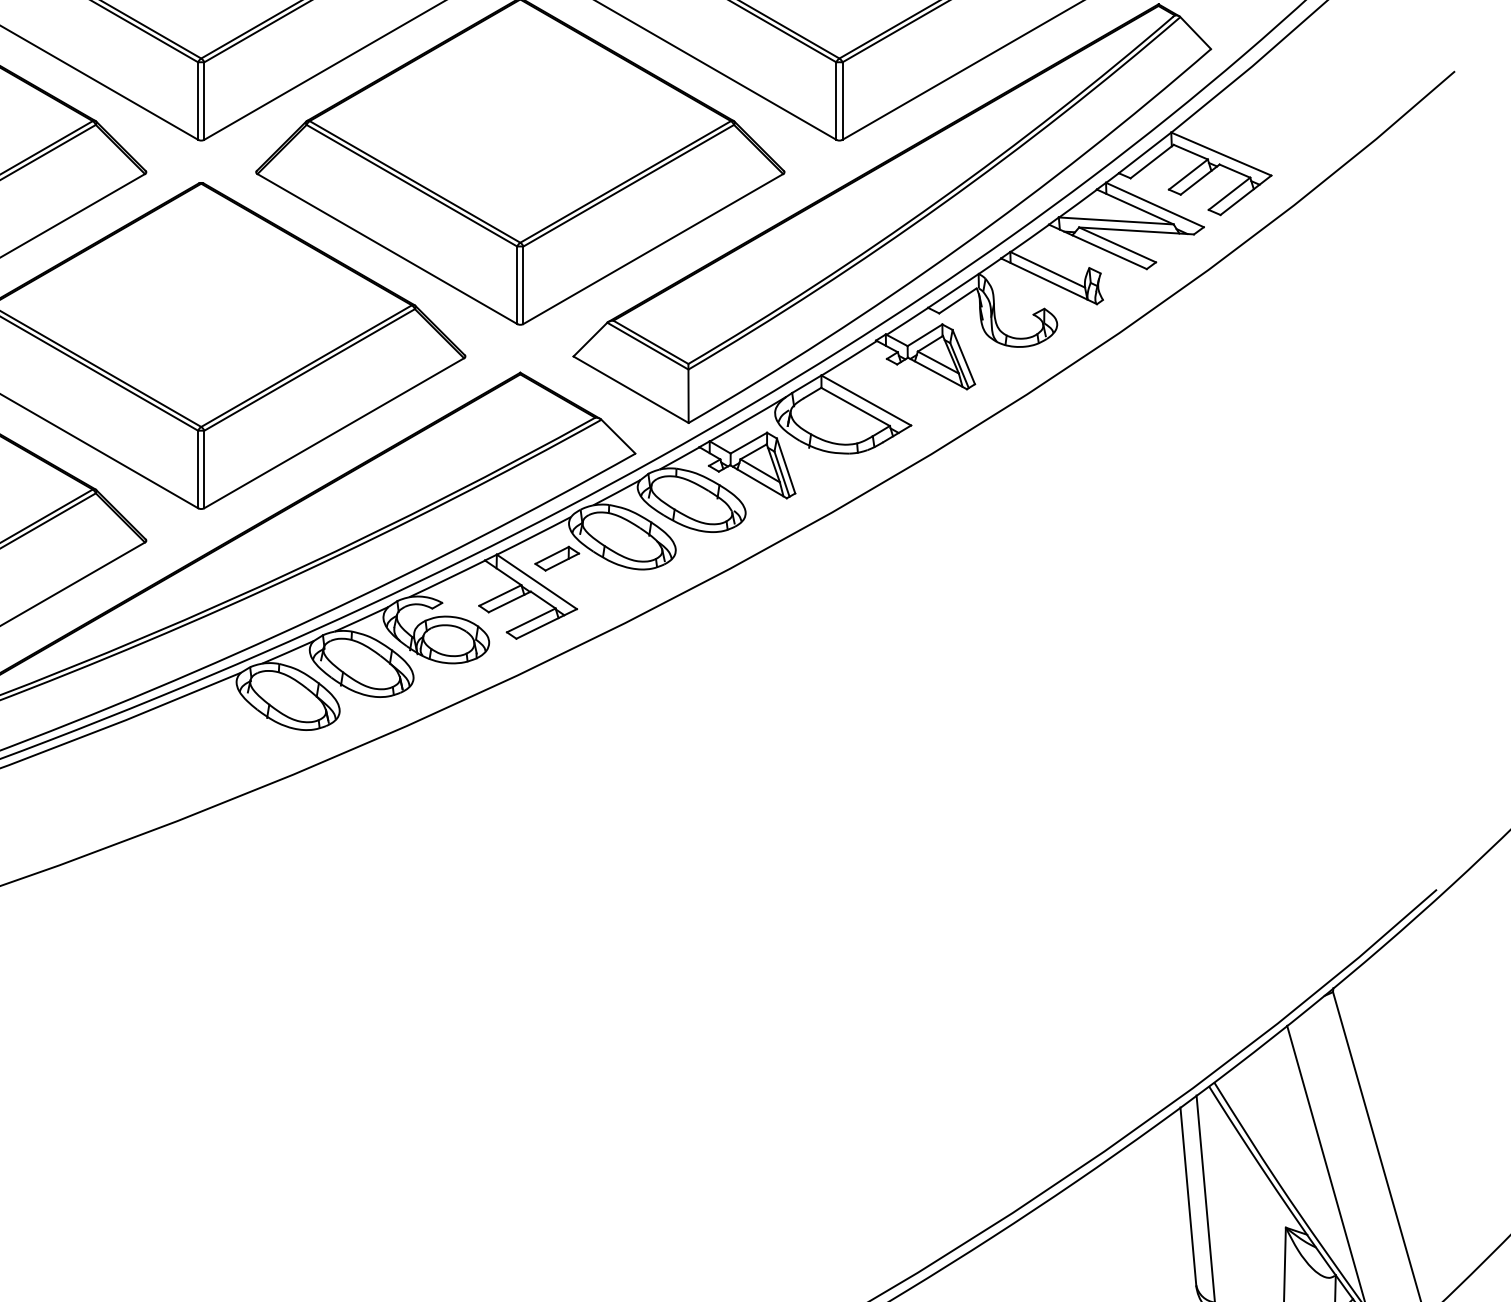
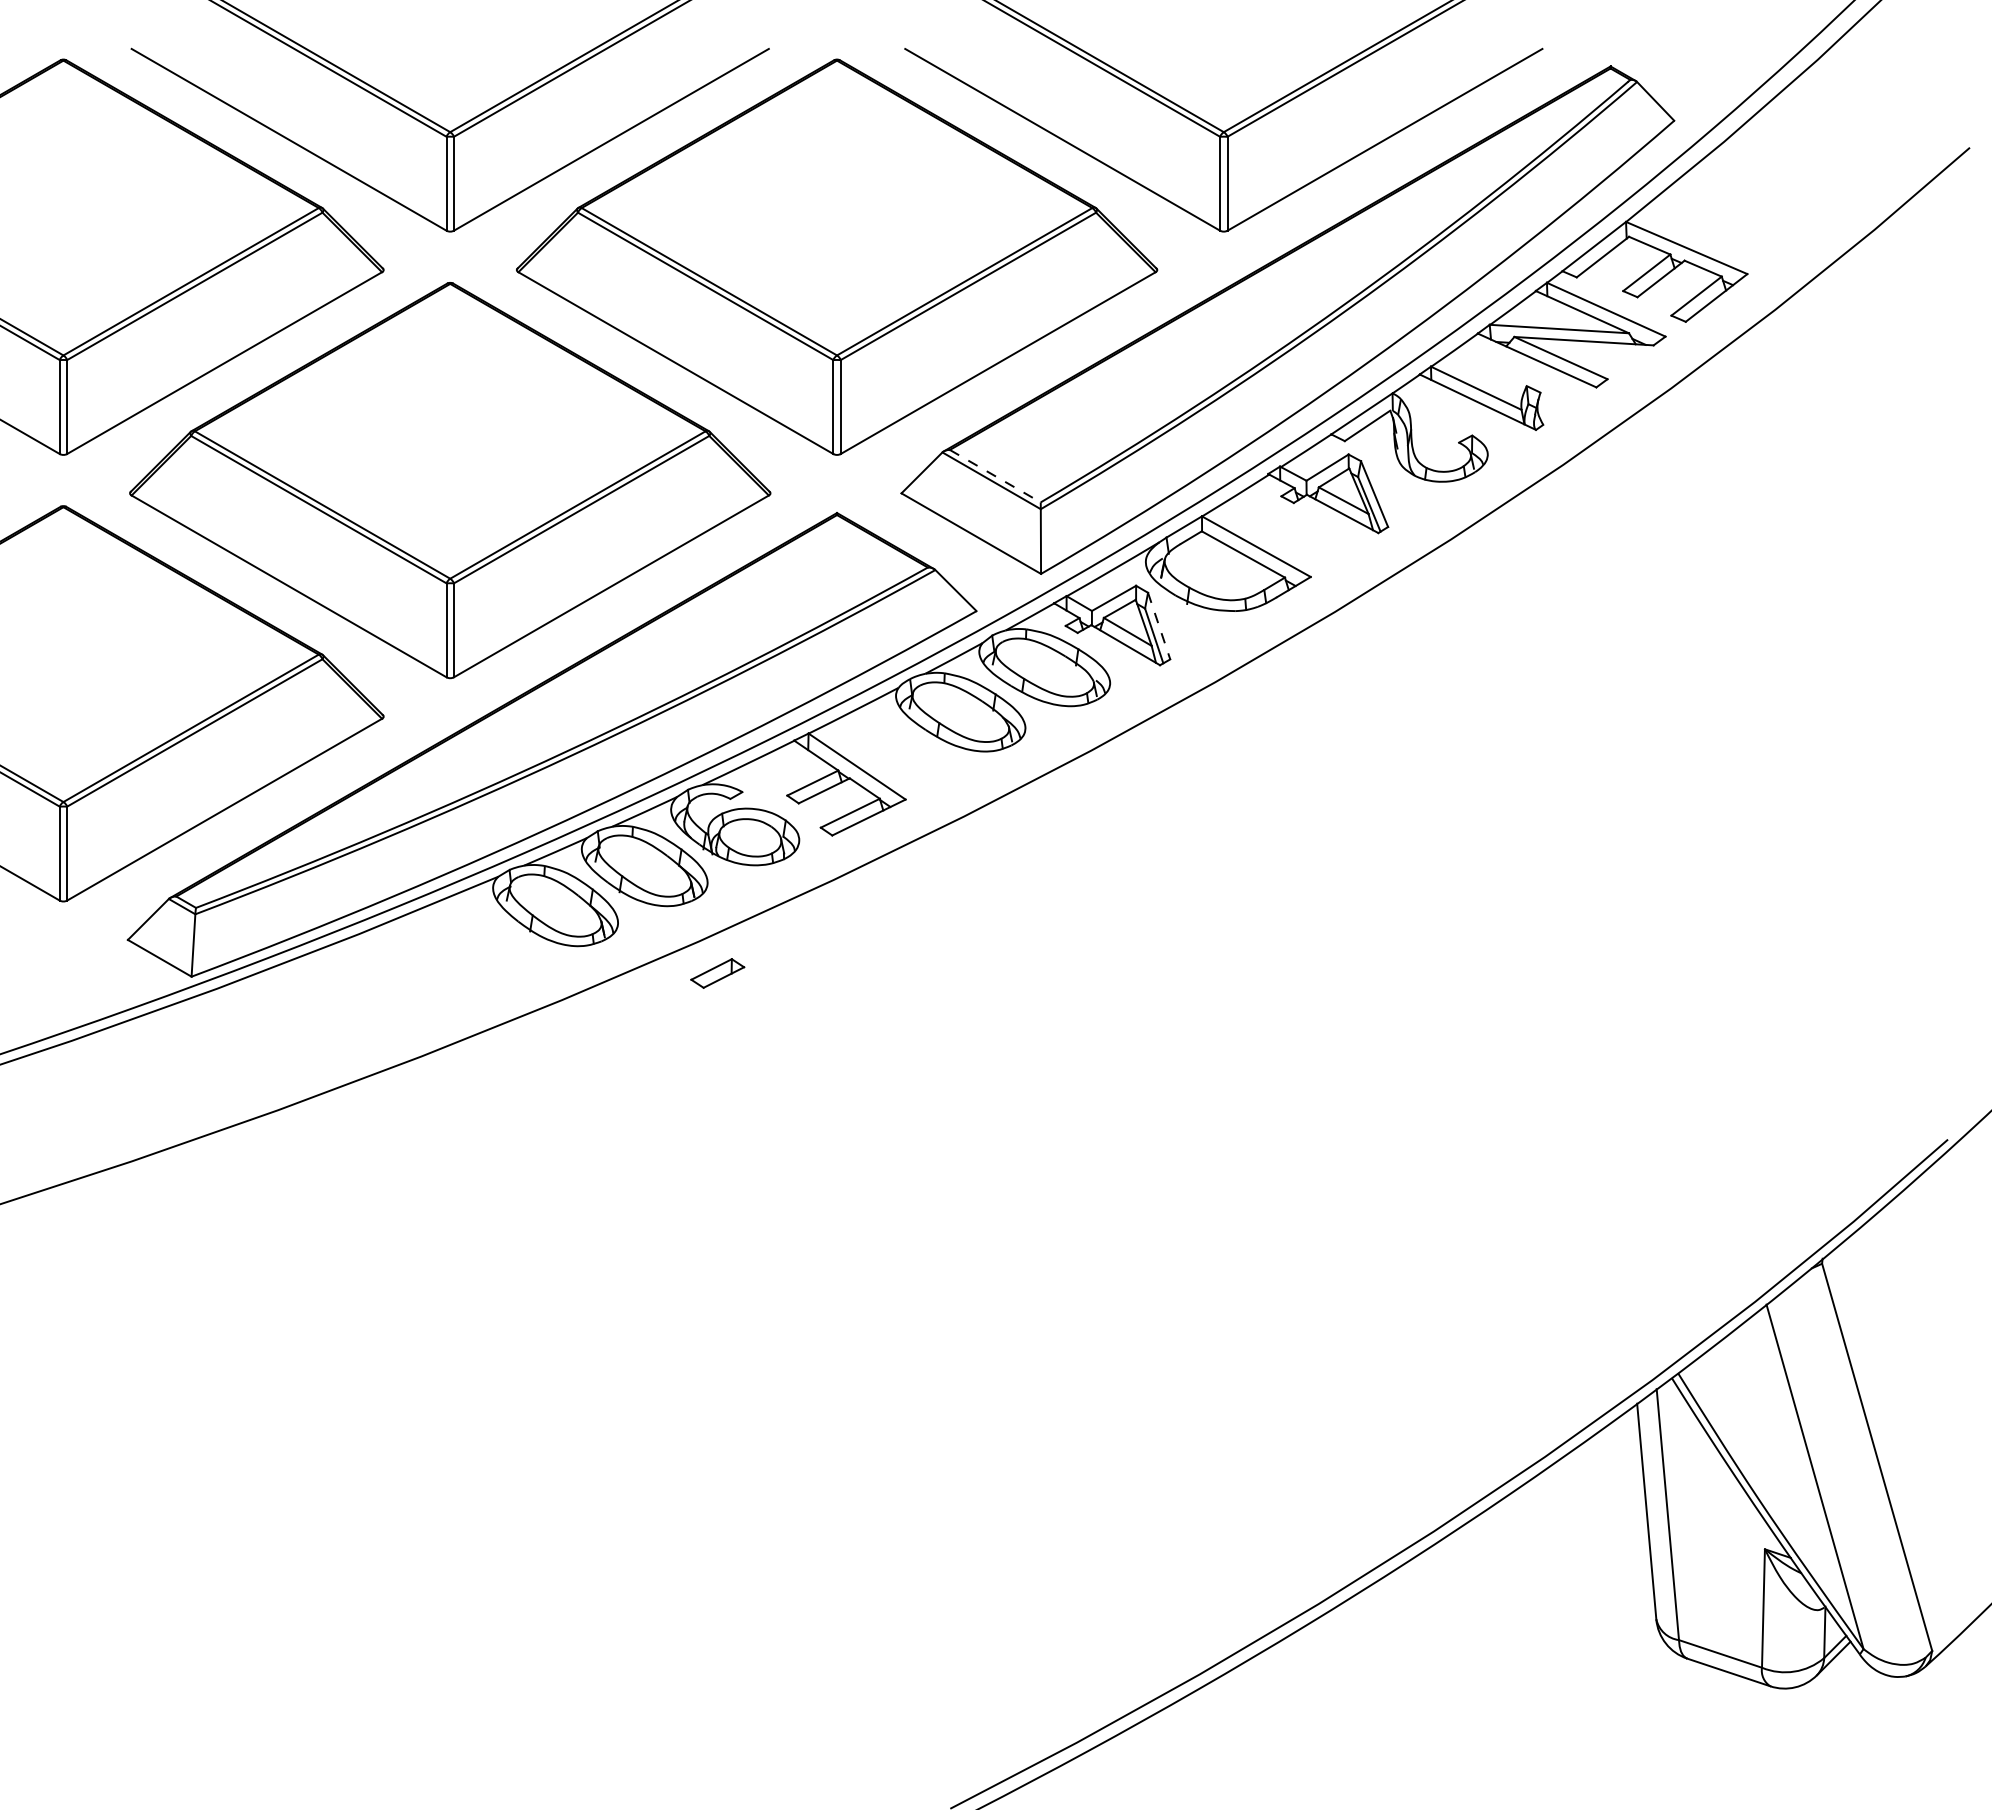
line: (651, 342) -> (995, 476), solid -> dashed
line: (786, 466) -> (1159, 626), solid -> dashed
part: (557, 558) -> (717, 973), moved

